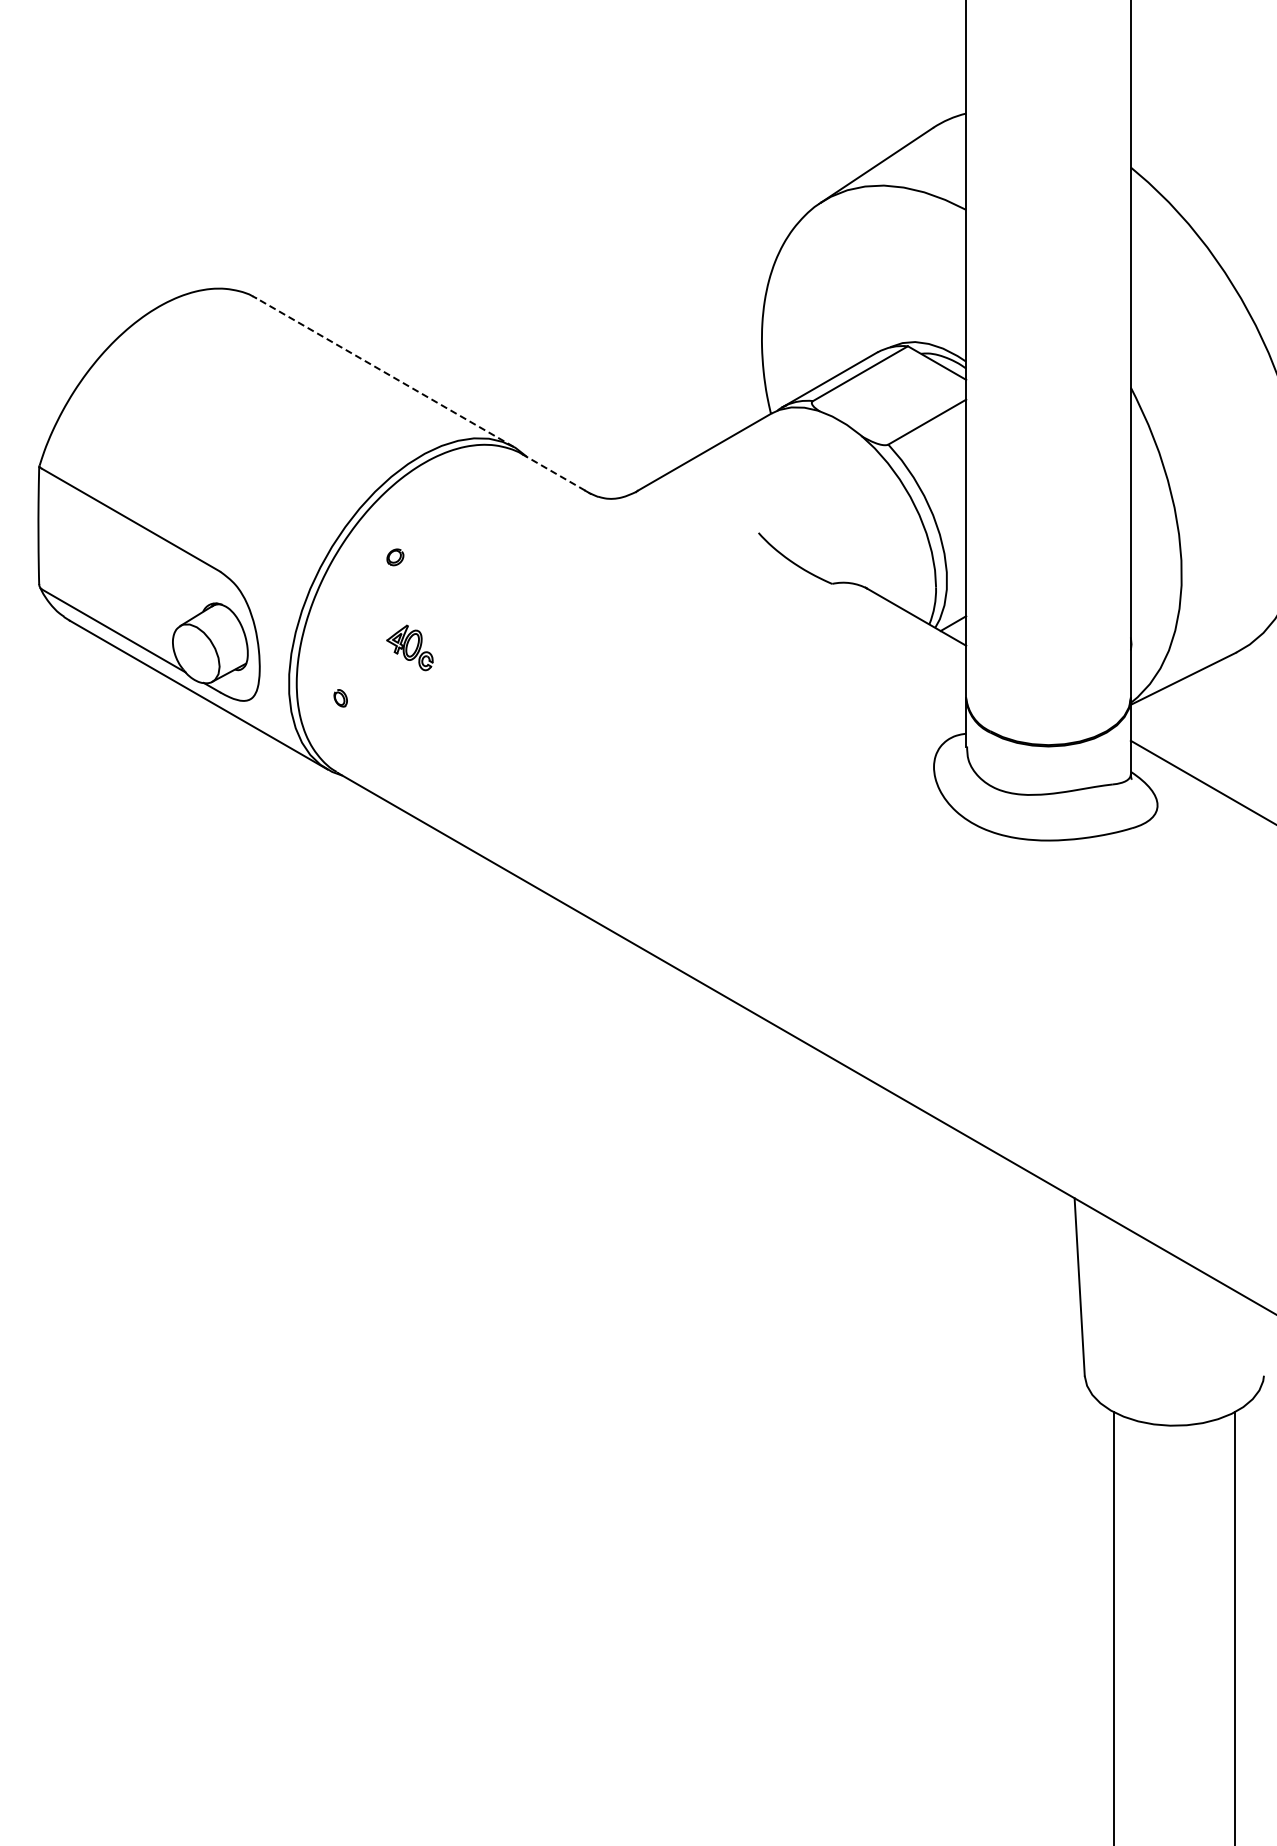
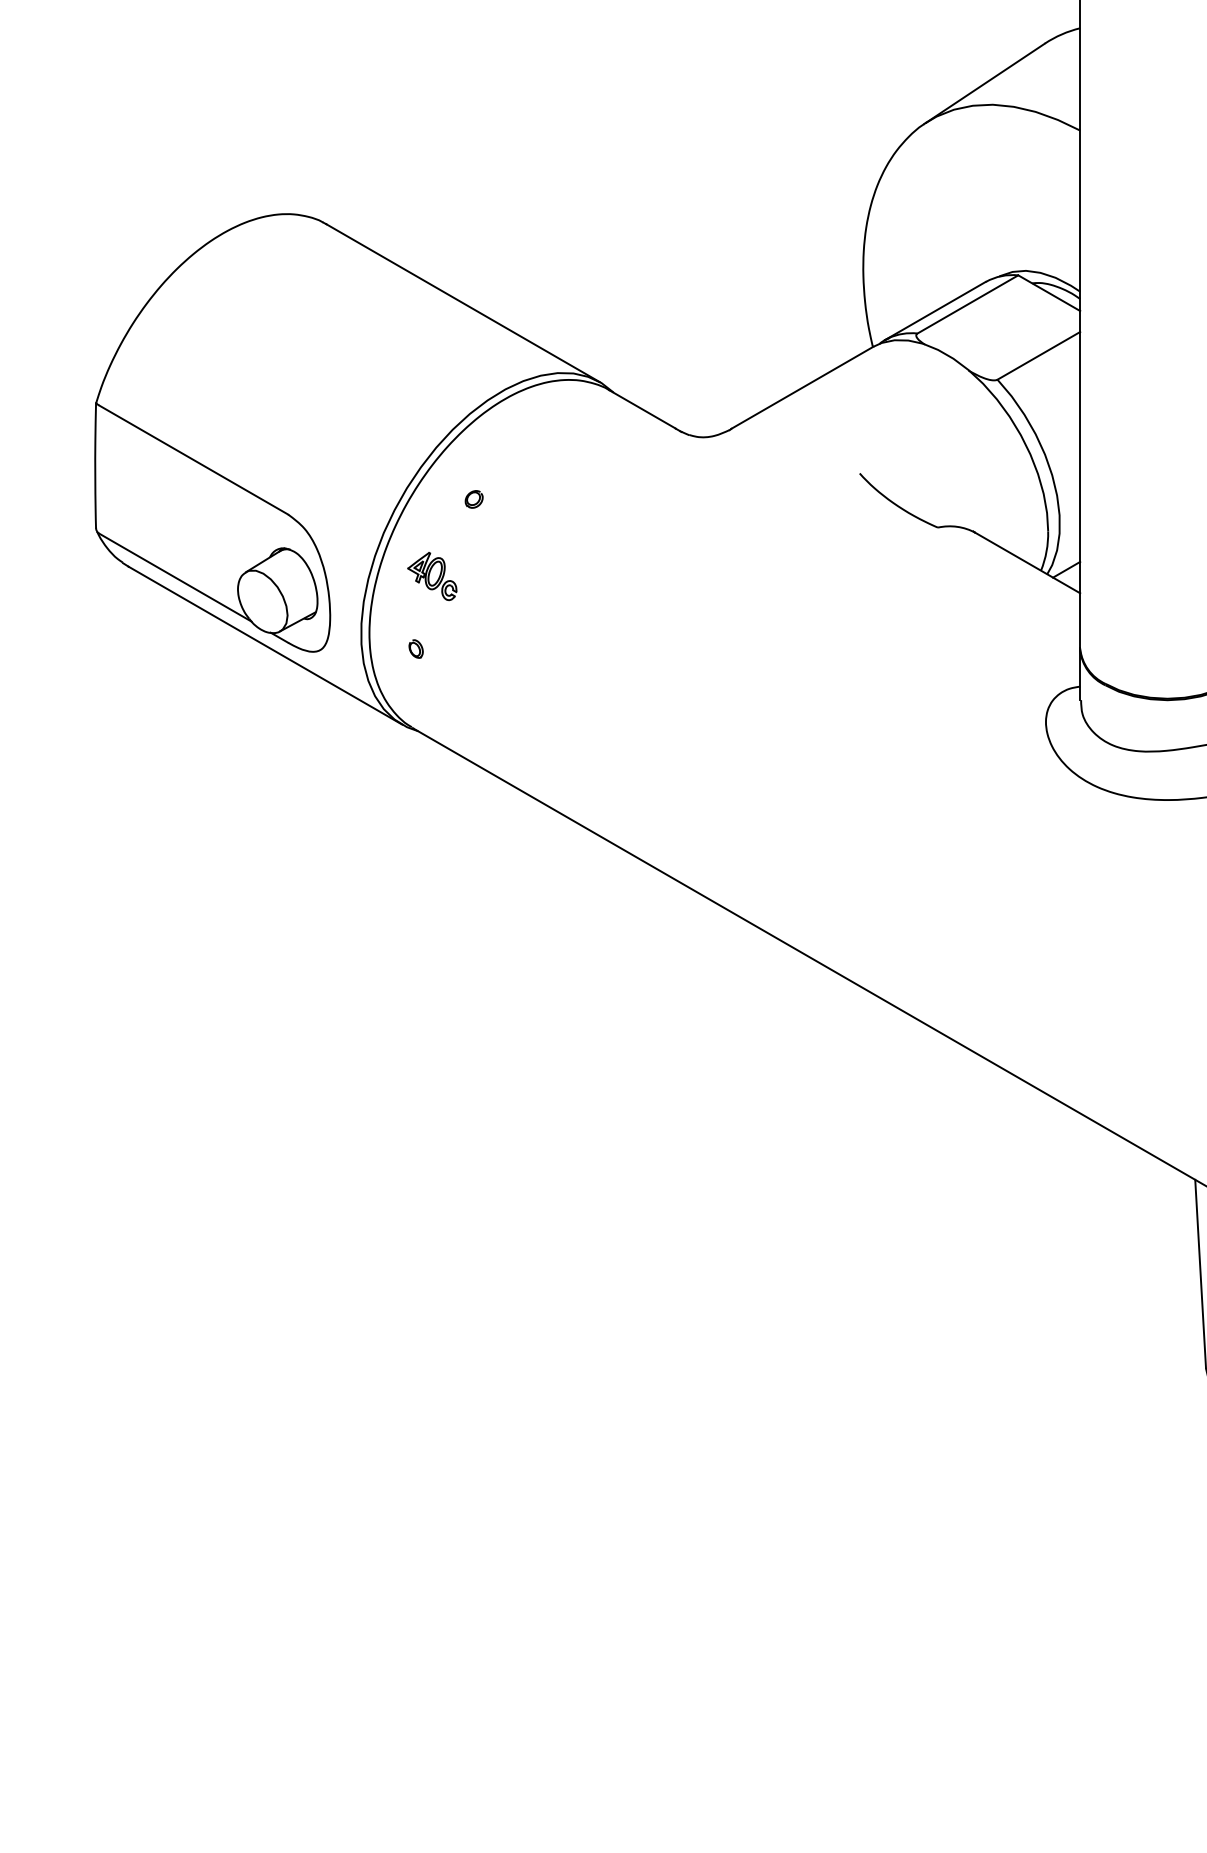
line: (384, 372) -> (462, 303), dashed -> solid
line: (553, 472) -> (642, 409), dashed -> solid
part: (409, 647) -> (431, 576), moved

